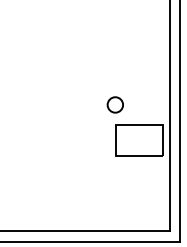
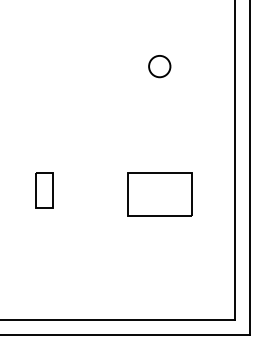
circle: (114, 104) -> (158, 65), moved
part: (31, 137) -> (43, 190), added
part: (139, 140) -> (159, 194), moved

